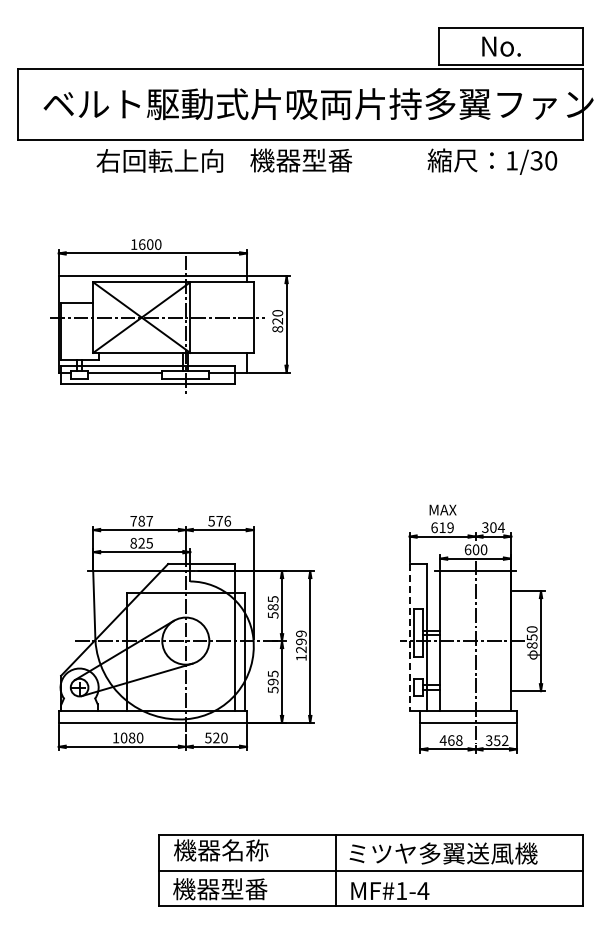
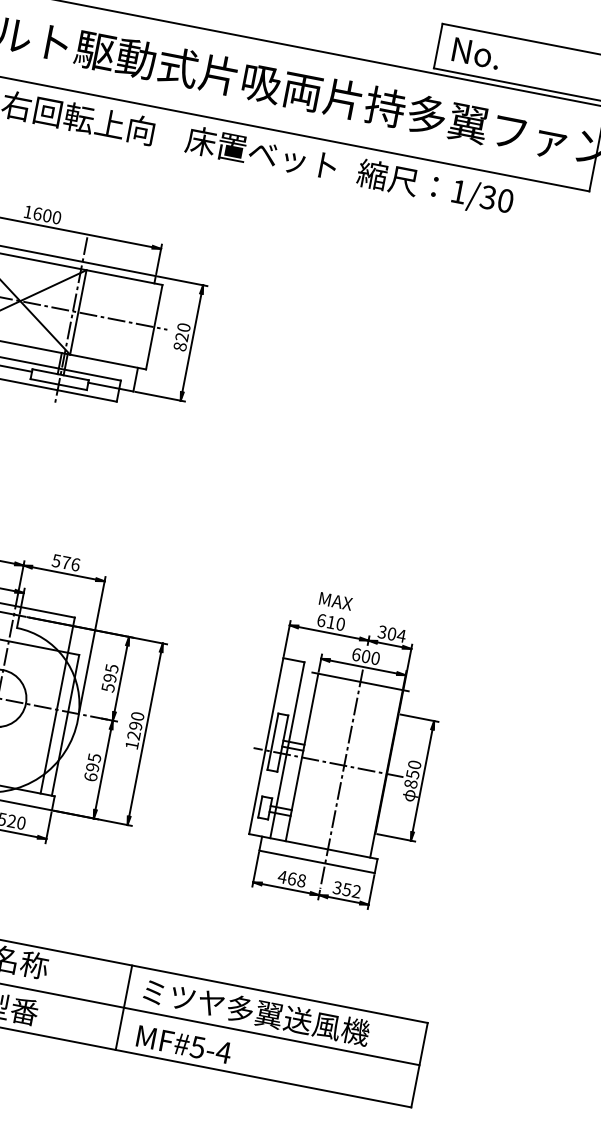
text: (501, 46) -> (476, 53), moved
text: (312, 160) -> (260, 152), 機器型番 -> 床置ベット
text: (492, 161) -> (435, 188), moved
text: (450, 527) -> (340, 623), 619 -> 610
text: (273, 607) -> (110, 678), 585 -> 595
text: (301, 633) -> (137, 716), 1299 -> 1290
line: (409, 637) -> (266, 745), dashed -> solid
text: (272, 689) -> (90, 776), 595 -> 695
text: (401, 891) -> (197, 1047), MF#1-4 -> MF#5-4

